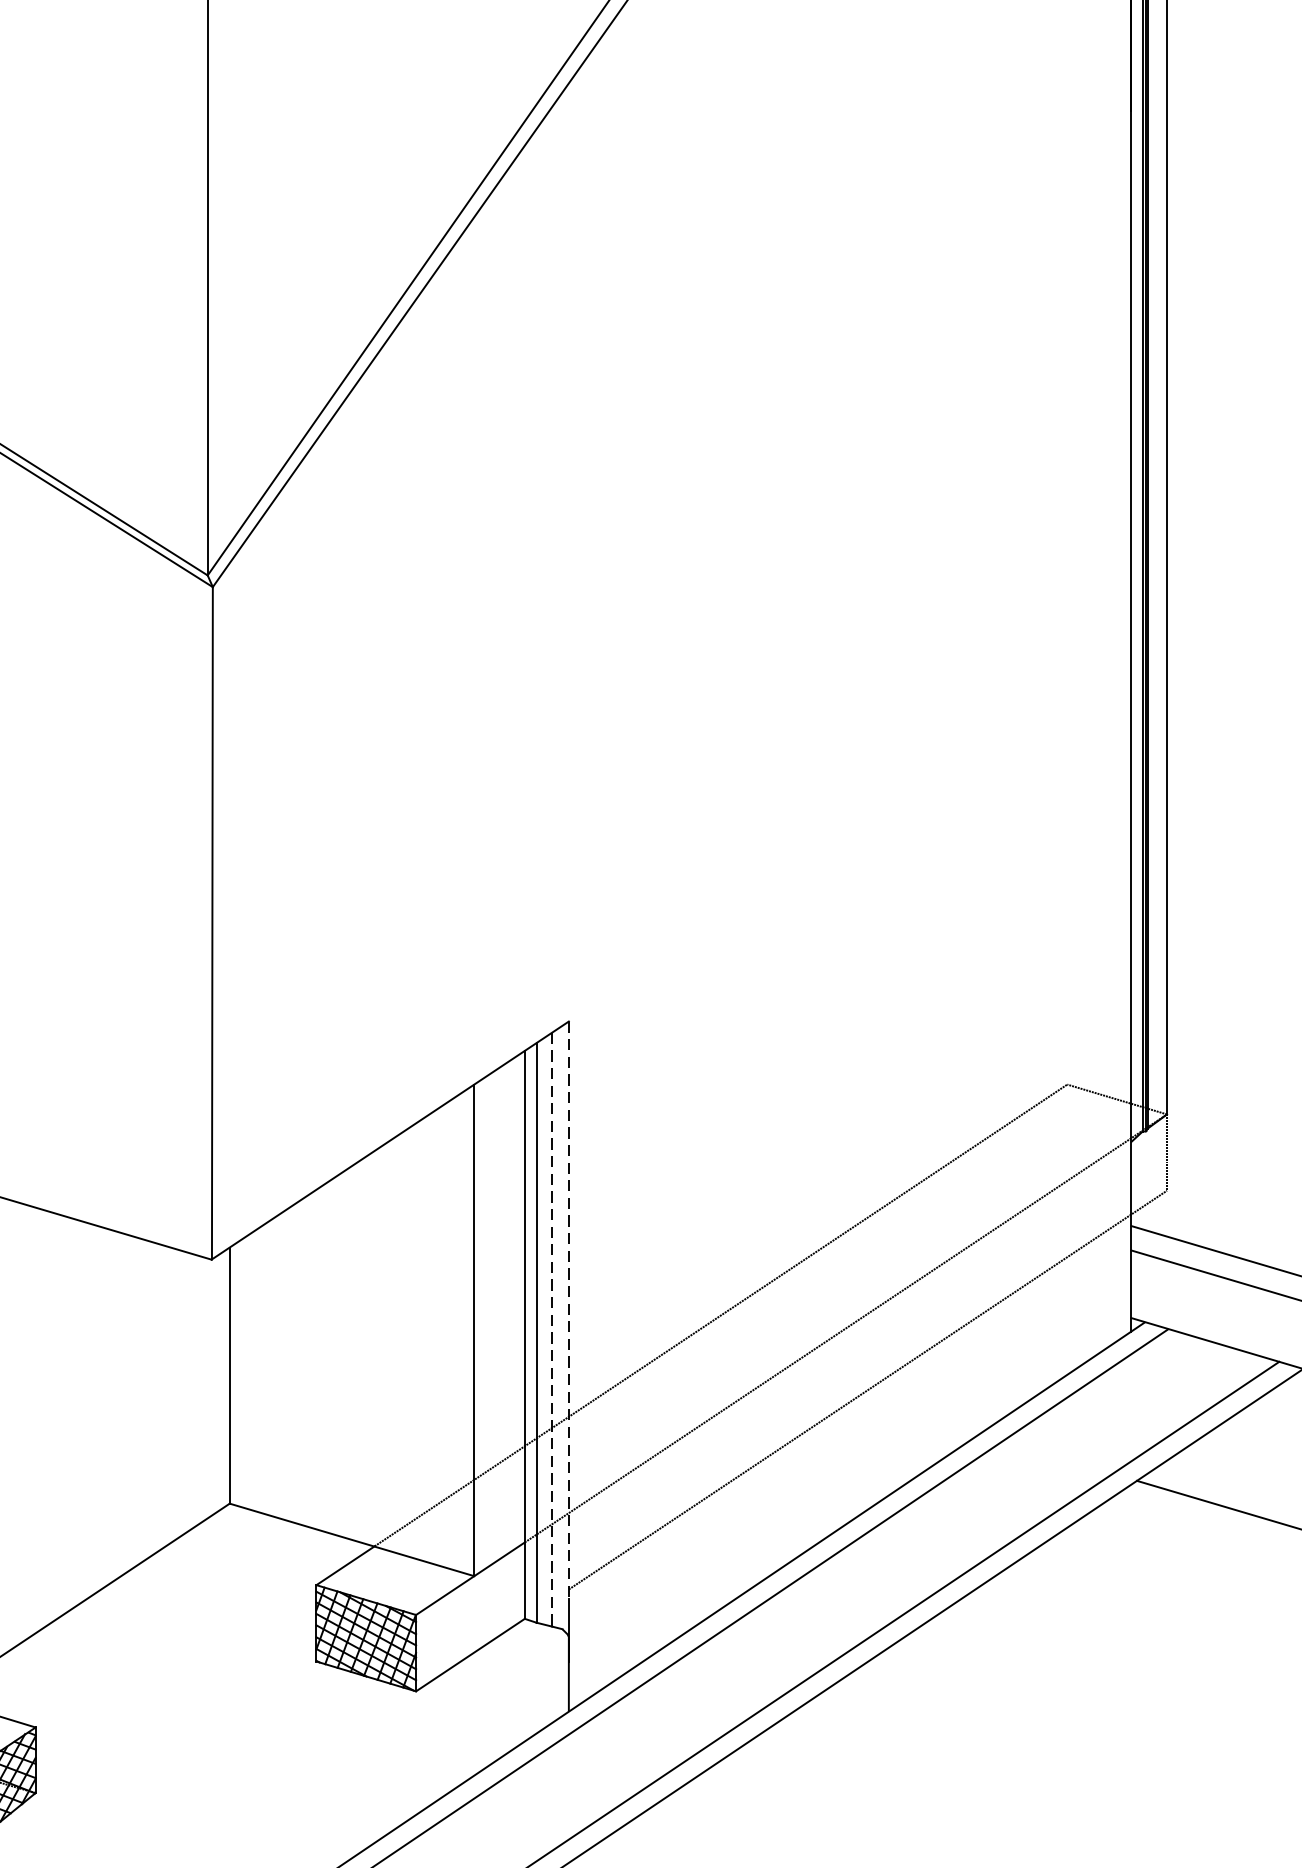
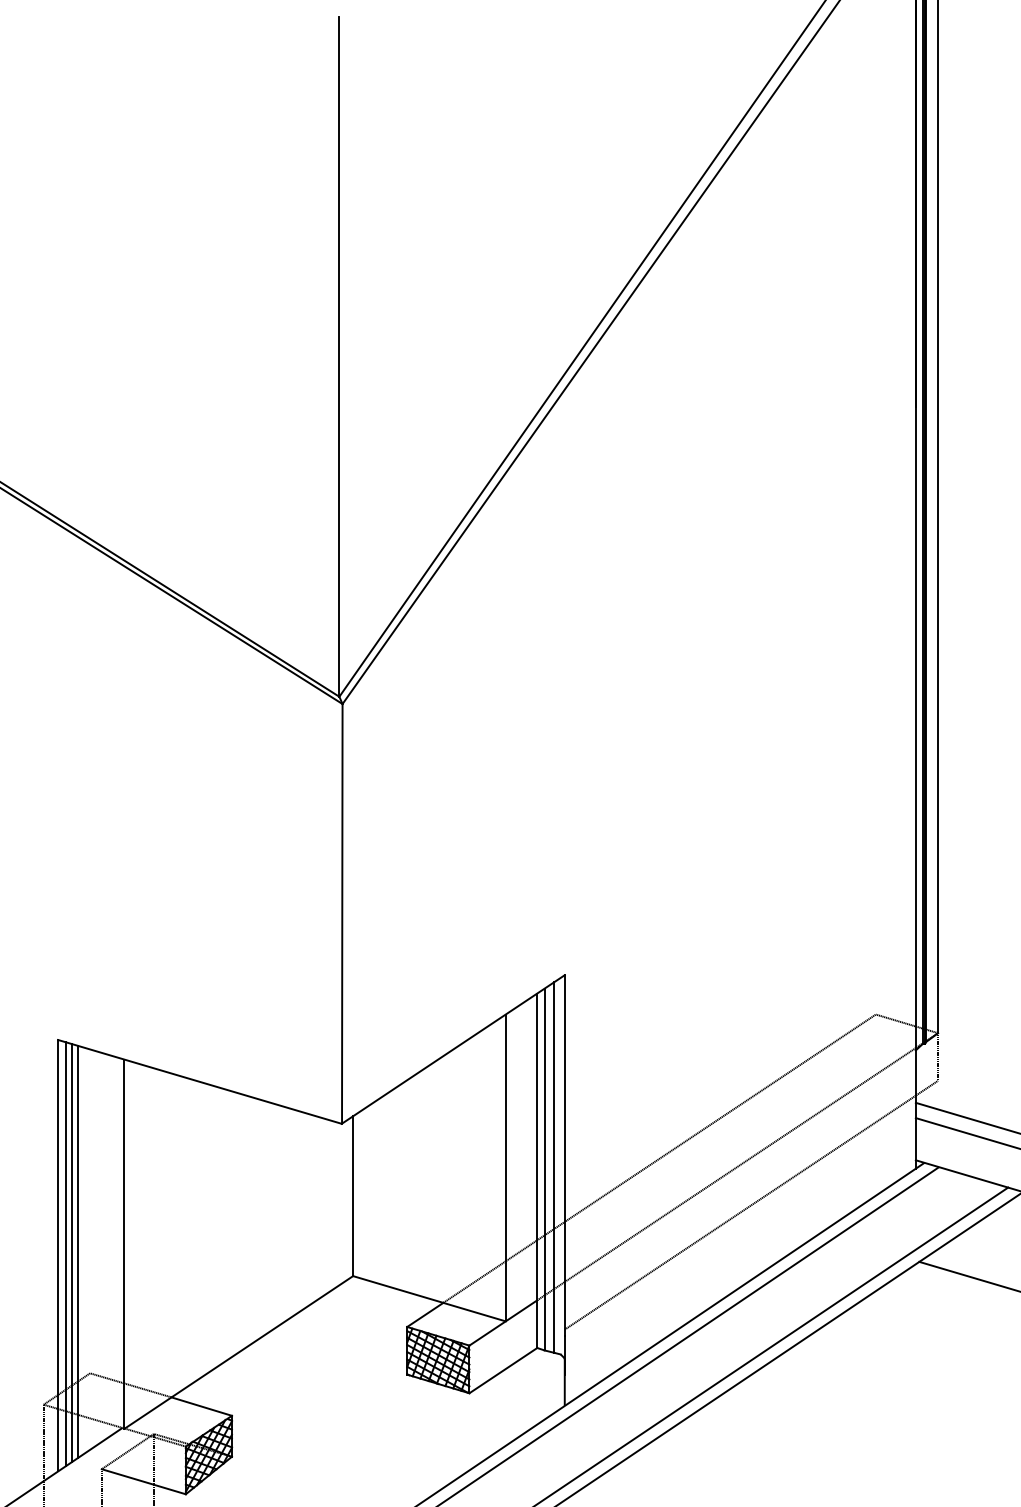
line: (568, 1312) -> (564, 1156), dashed -> solid
line: (552, 1331) -> (554, 1168), dashed -> solid

